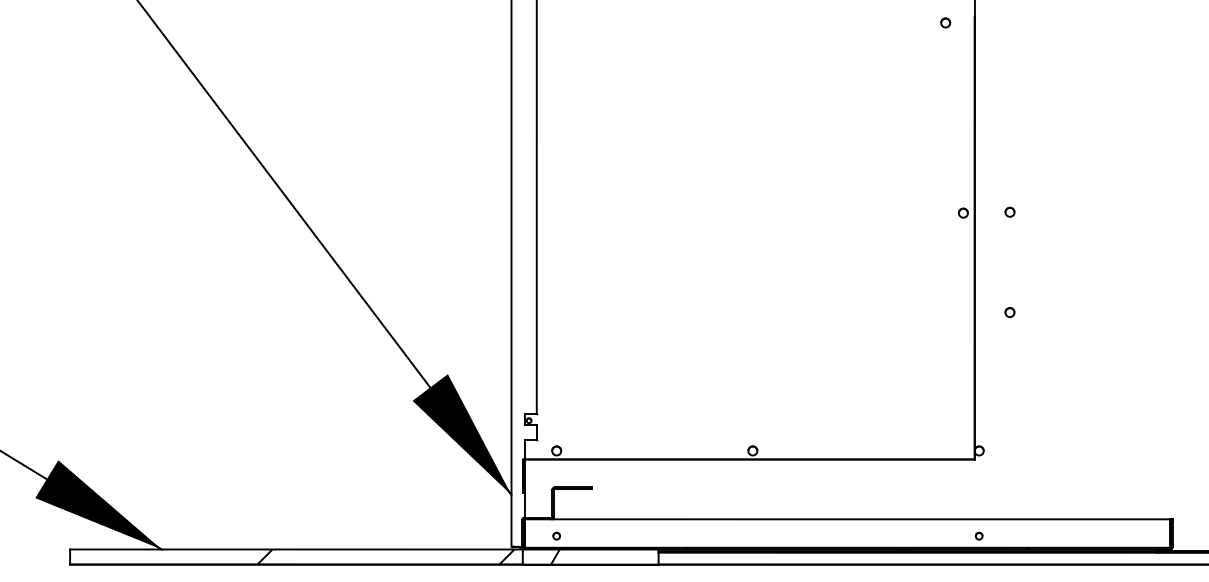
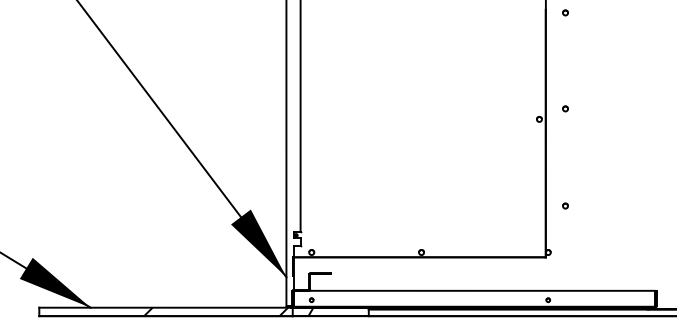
part: (945, 22) -> (565, 12), moved
part: (1009, 211) -> (565, 108), moved
part: (1009, 311) -> (565, 205), moved

